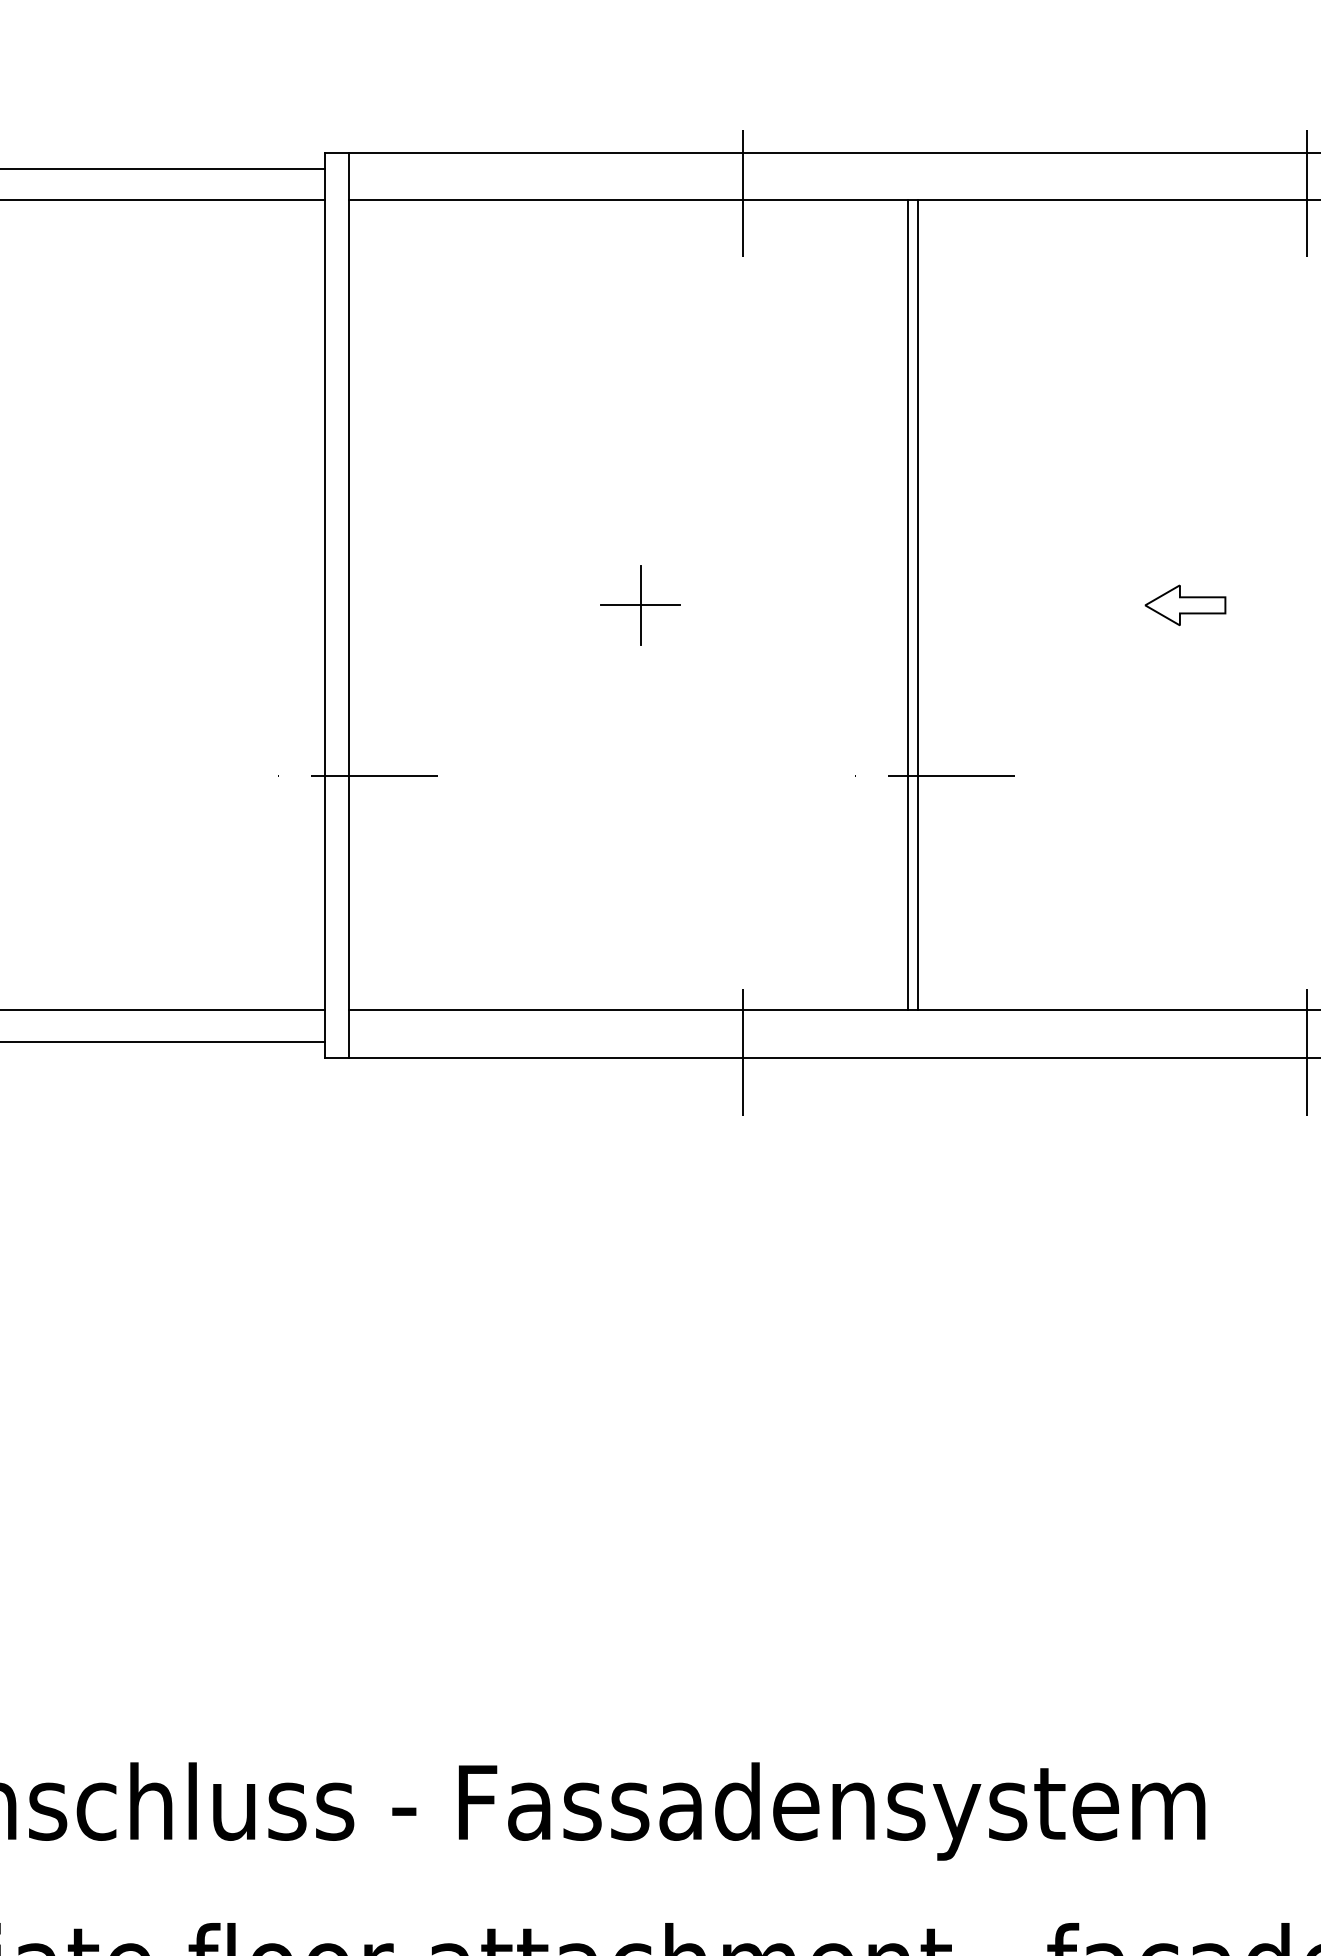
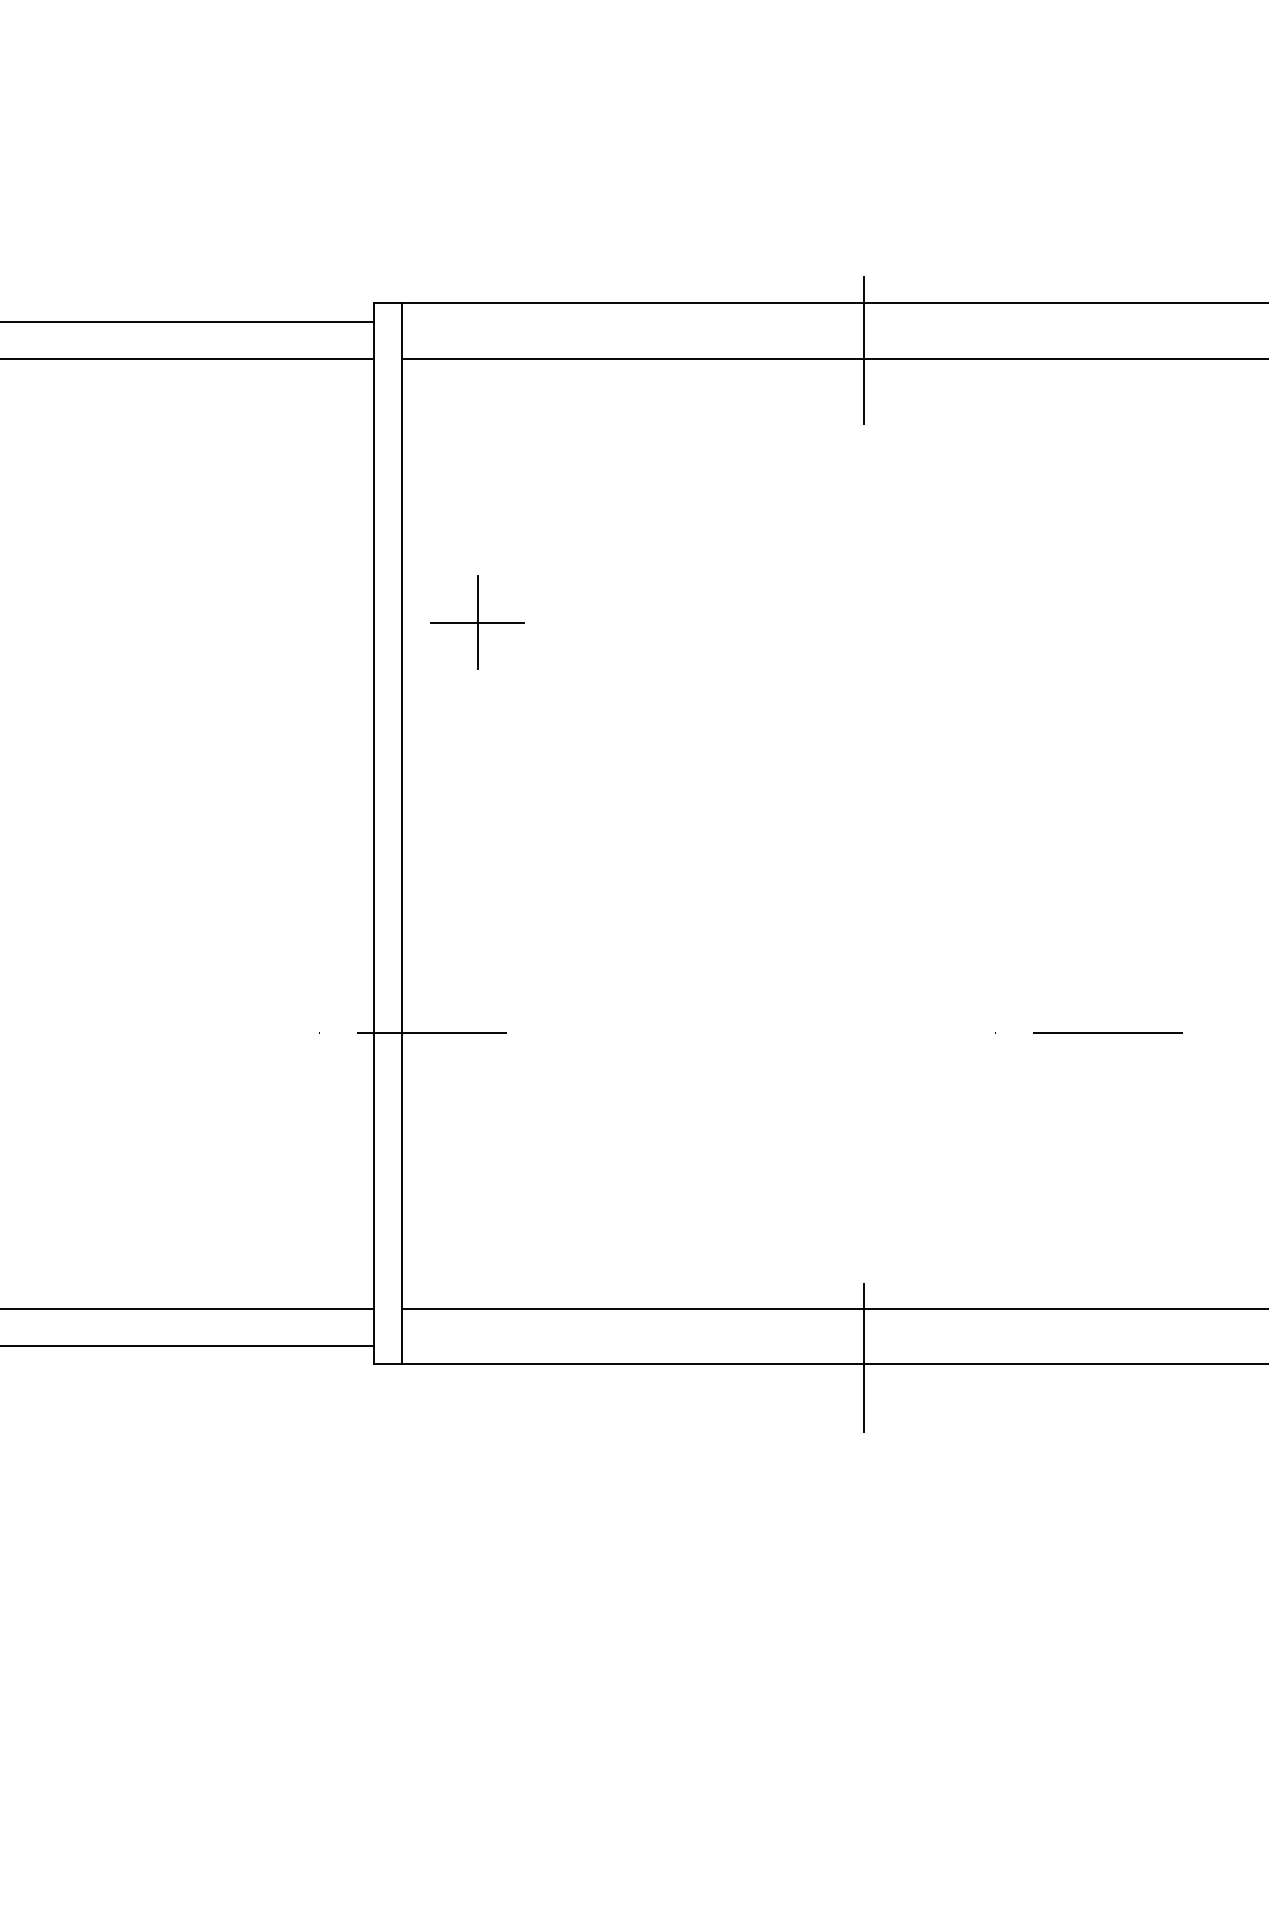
part: (640, 605) -> (477, 623), moved
line: (908, 605) -> (1057, 833), removed
line: (917, 605) -> (1068, 833), removed

